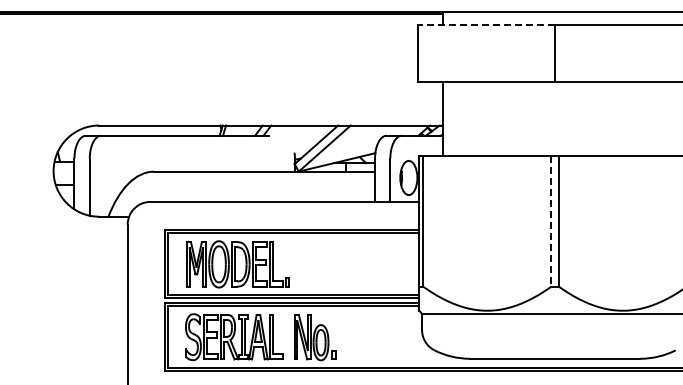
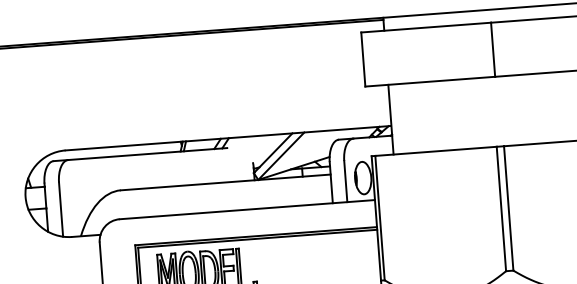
line: (486, 25) -> (425, 27), dashed -> solid
line: (551, 221) -> (501, 209), dashed -> solid

